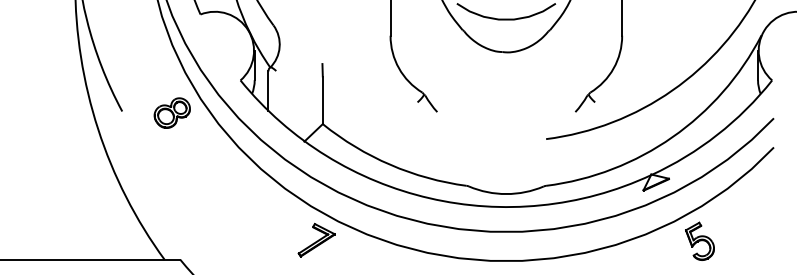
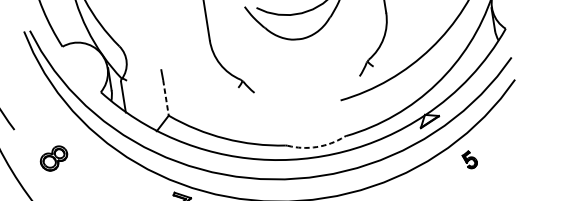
line: (322, 101) -> (165, 98), solid -> dashed
part: (171, 112) -> (53, 158), moved
arc: (506, 194) -> (317, 147), solid -> dashed
part: (699, 240) -> (469, 159), size x0.6

